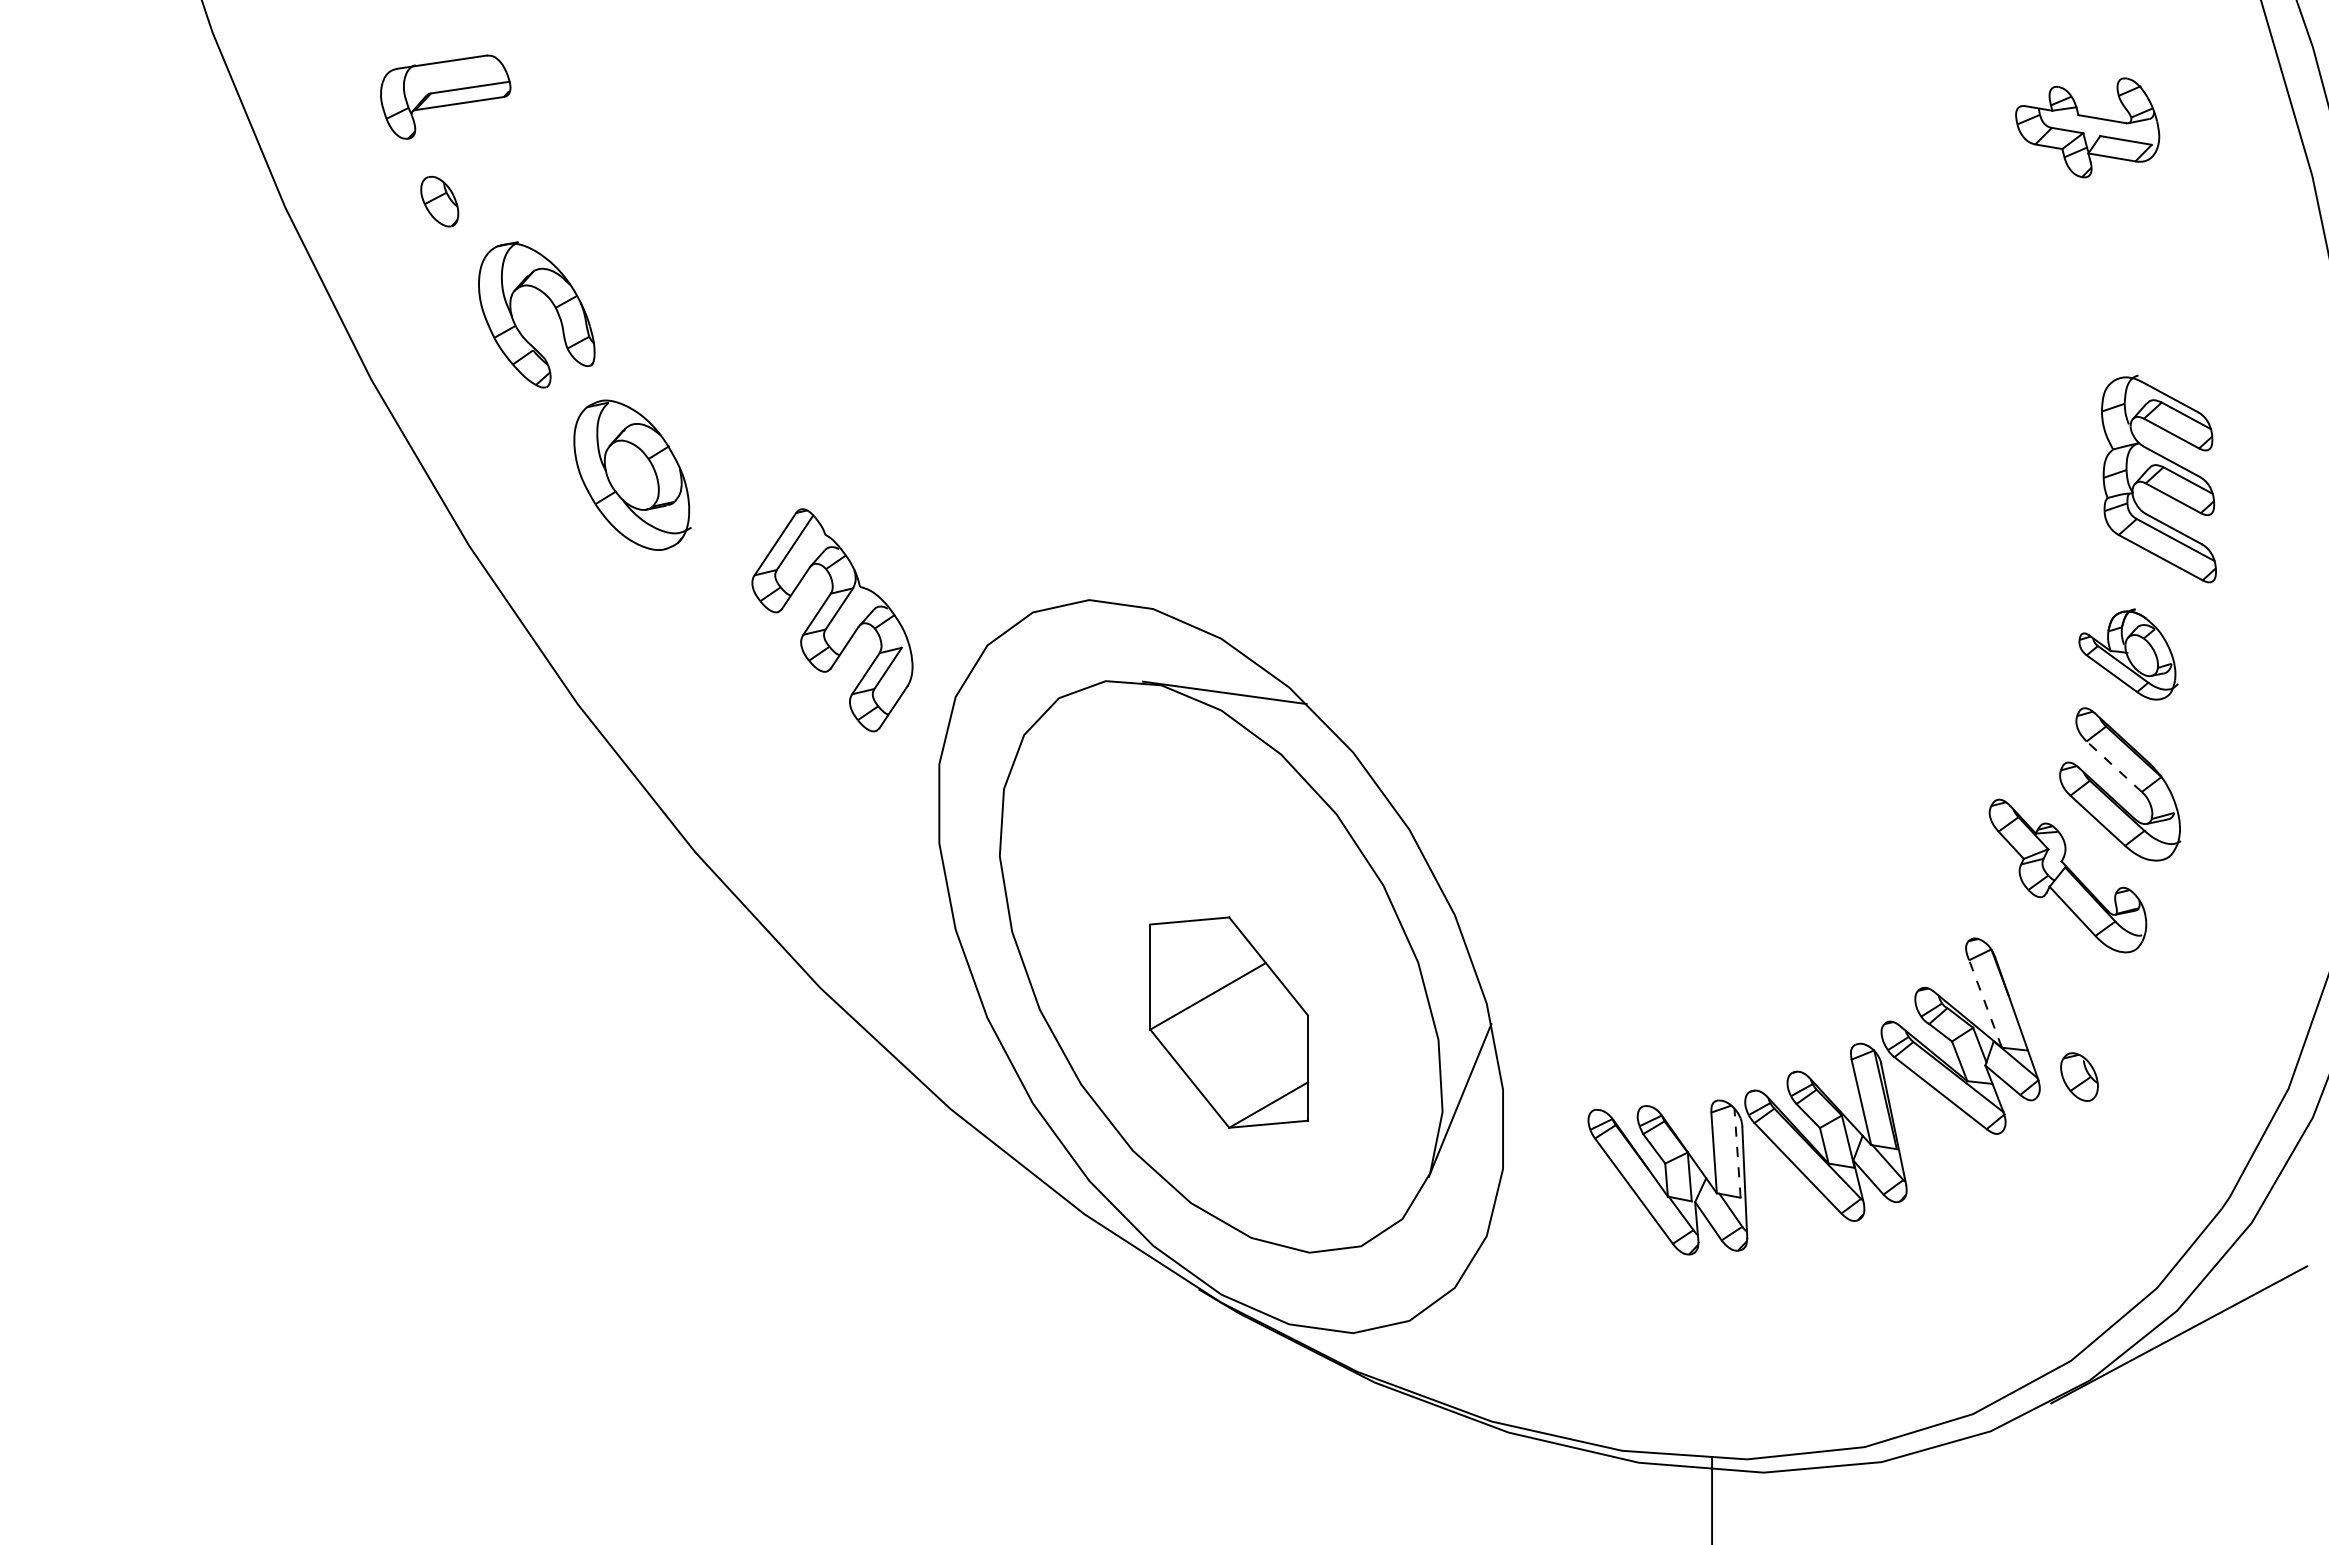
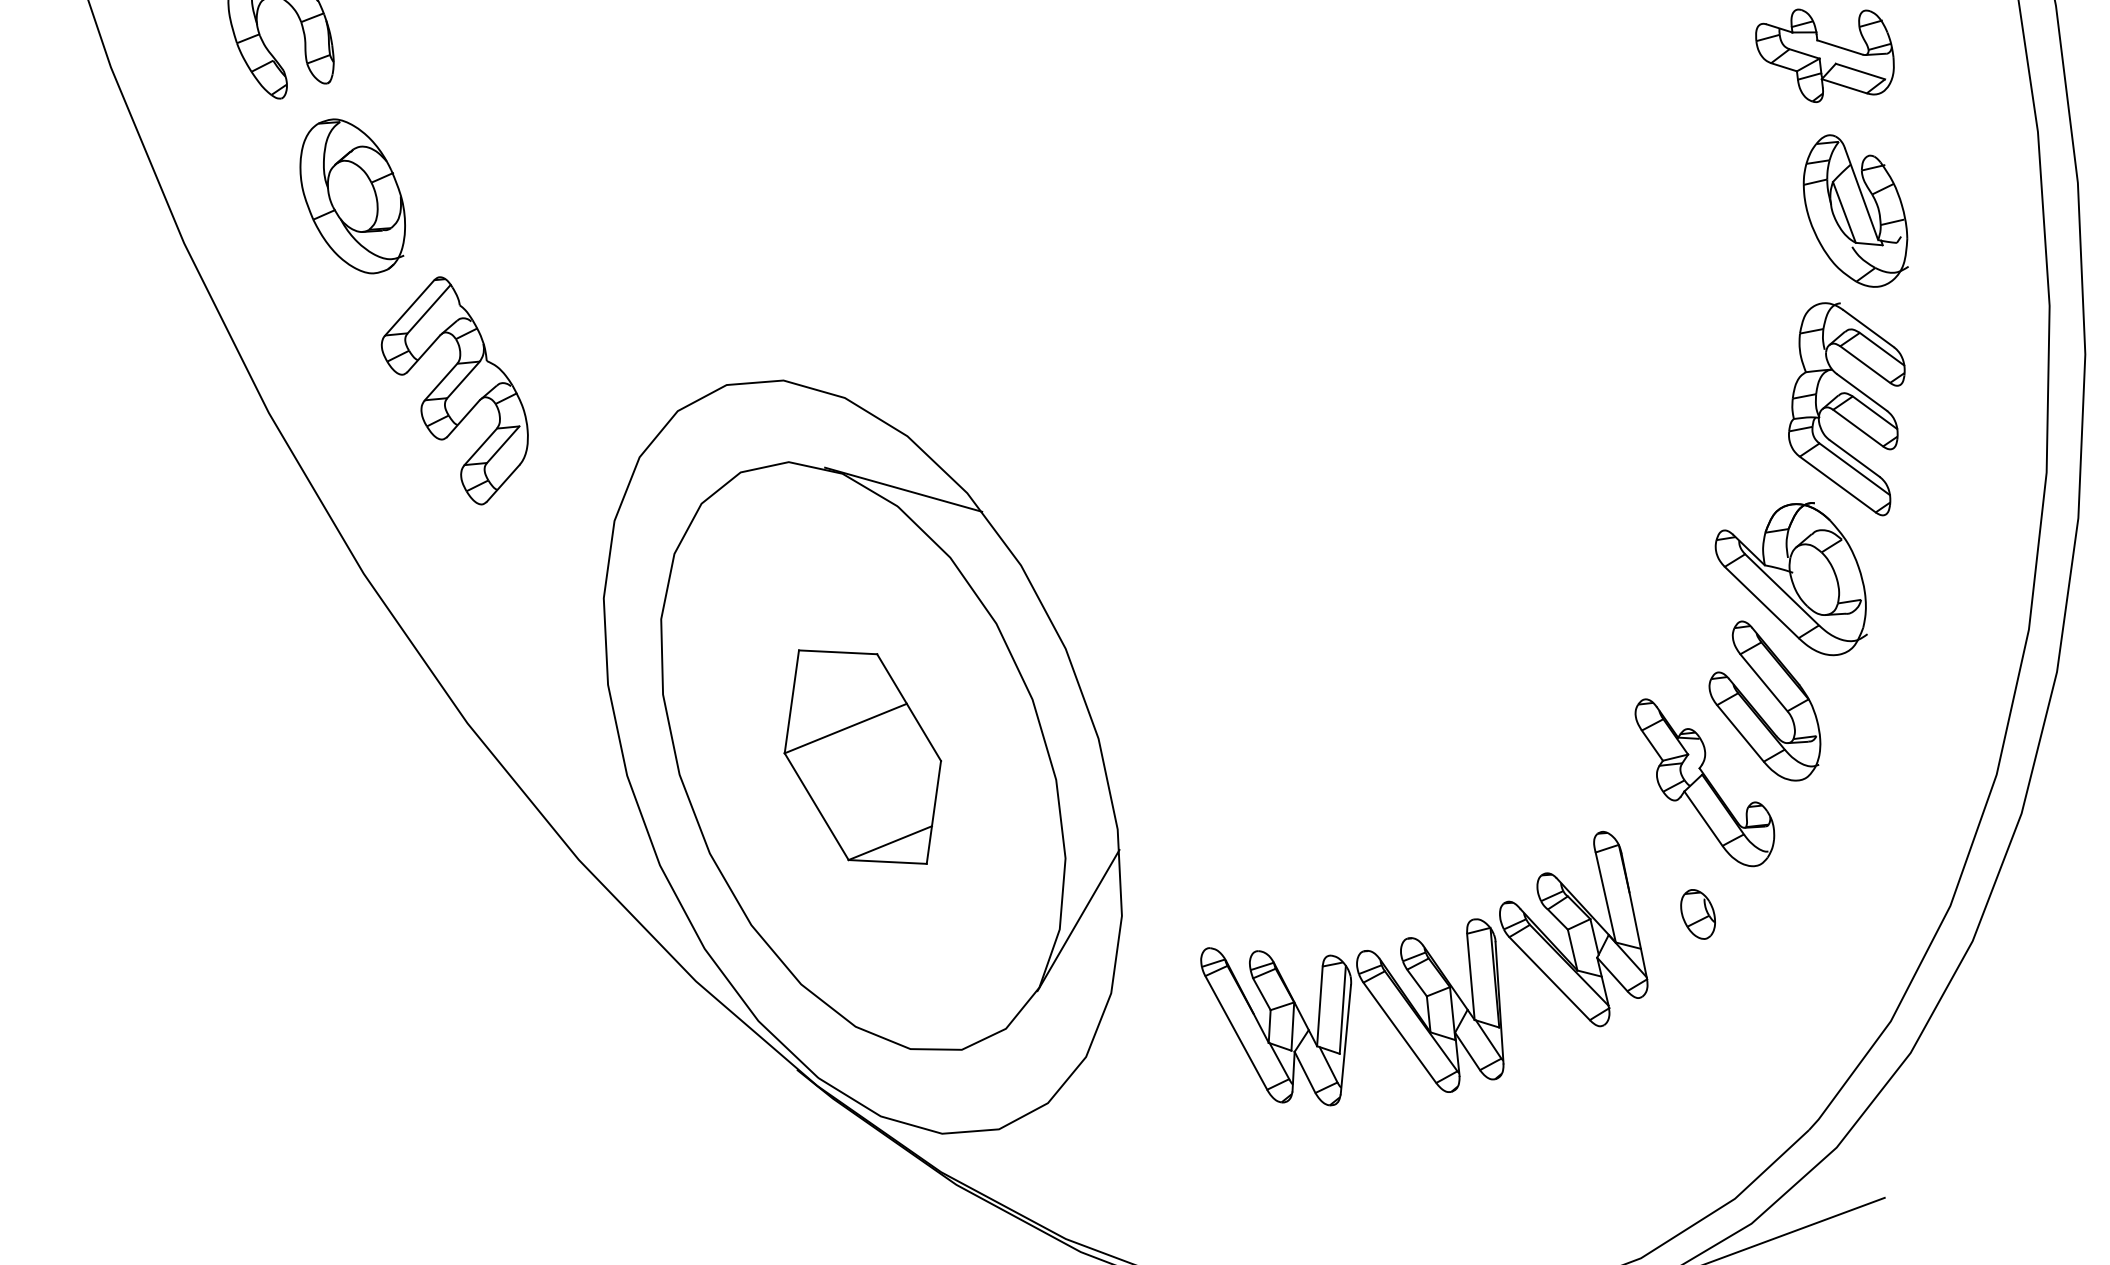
part: (2142, 281) -> (1857, 211), added
part: (832, 620) -> (455, 390), moved
part: (2128, 654) -> (1793, 574), size x1.67
line: (2113, 766) -> (1763, 682), dashed -> solid
line: (1985, 1004) -> (1605, 897), dashed -> solid
part: (1229, 1022) -> (863, 757), moved
part: (2079, 1076) -> (1698, 913), moved
line: (1737, 1153) -> (1342, 1010), dashed -> solid

